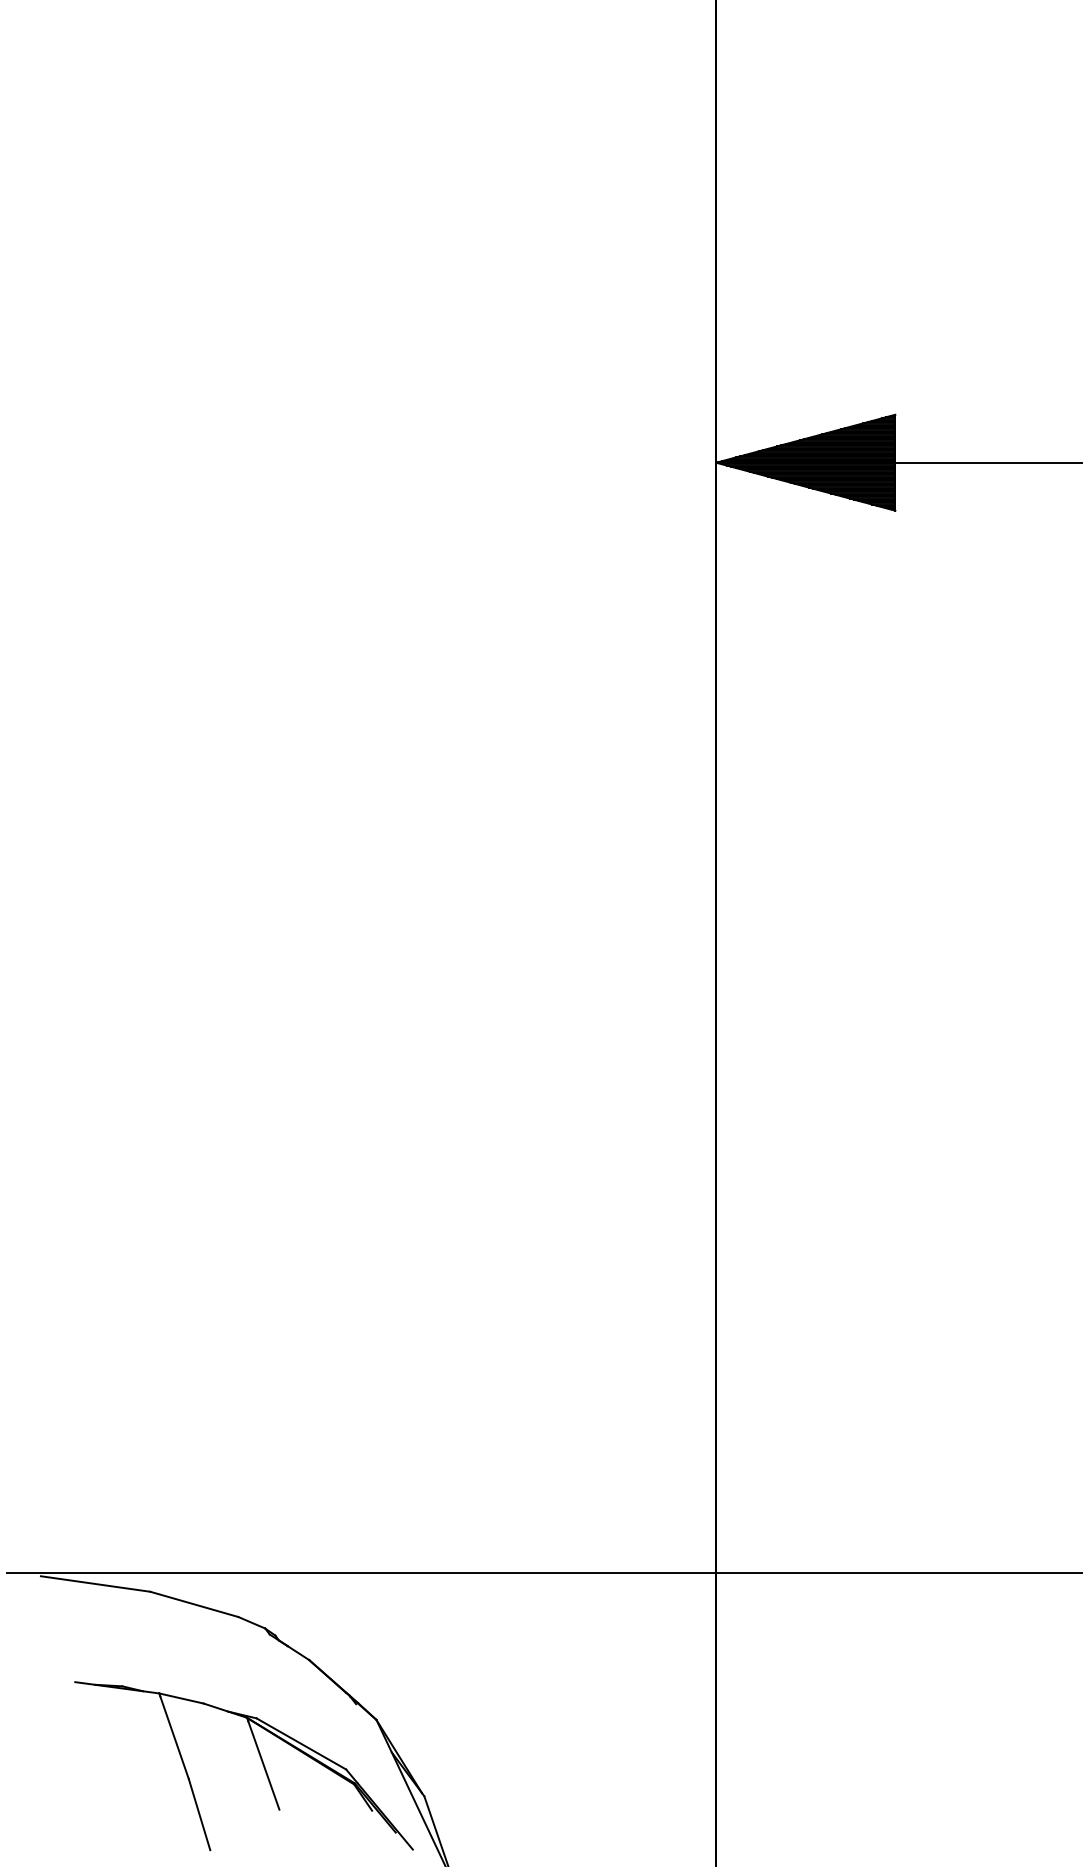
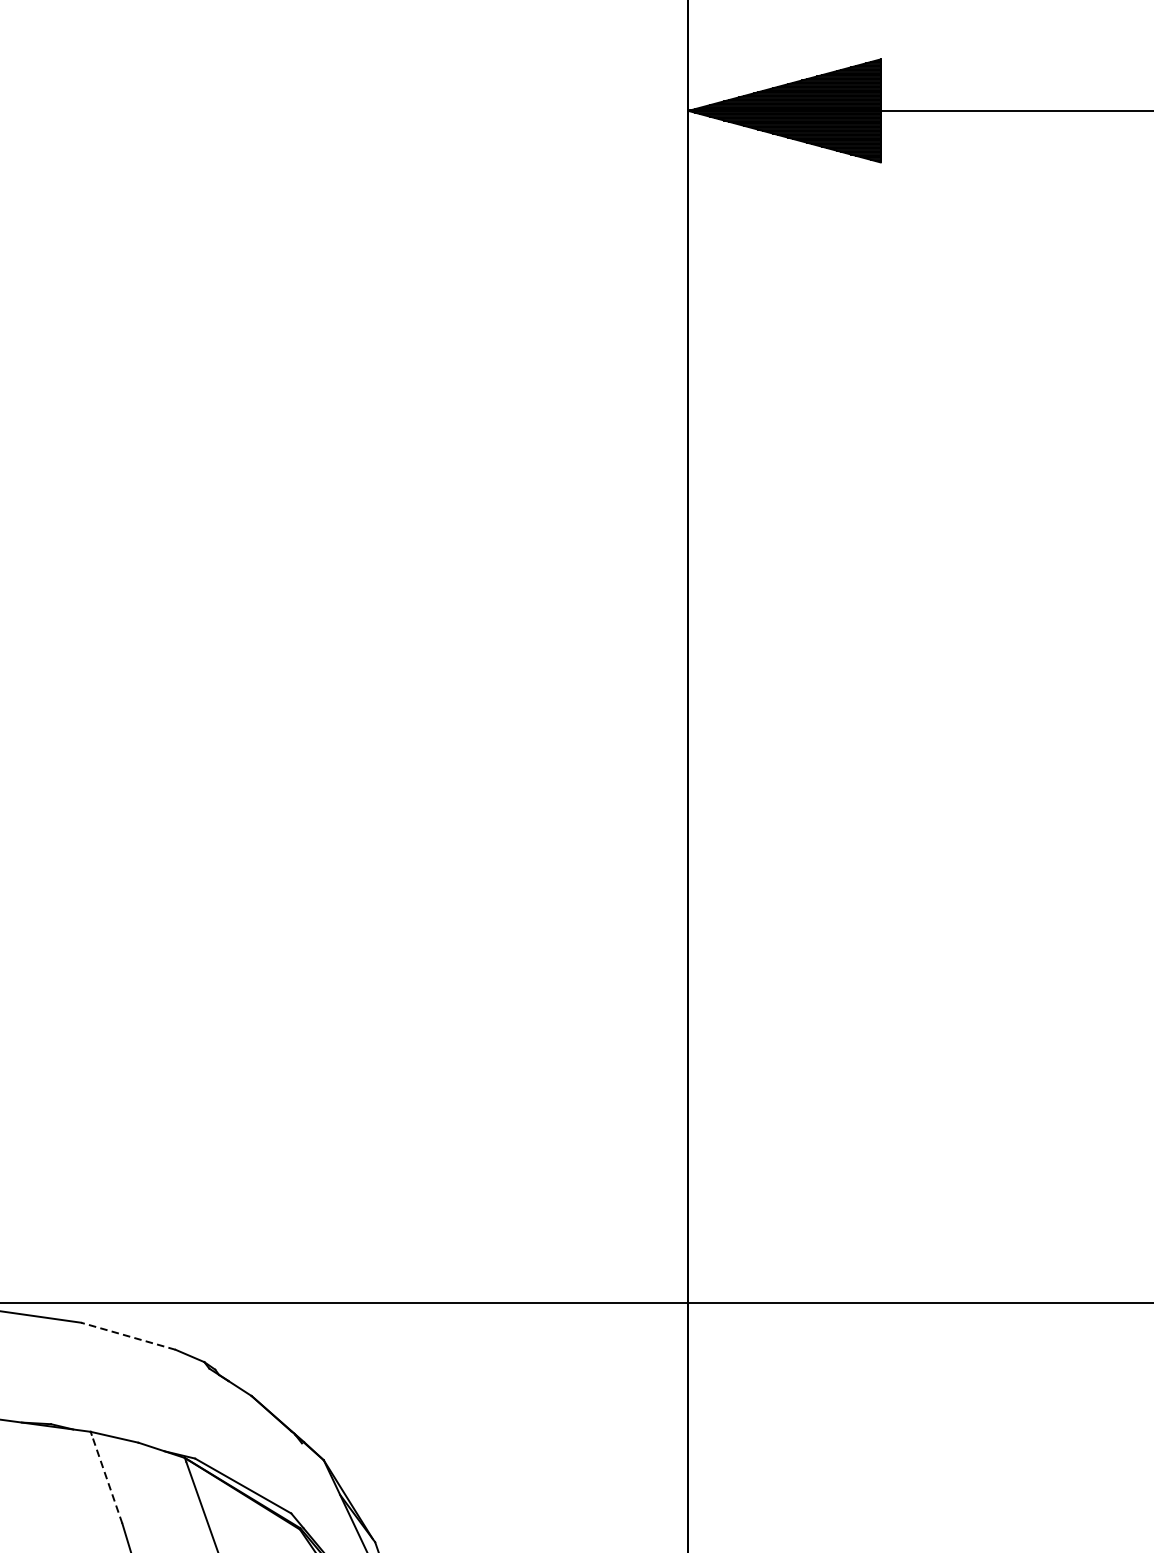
line: (194, 1604) -> (128, 1336), solid -> dashed
line: (174, 1737) -> (107, 1479), solid -> dashed

